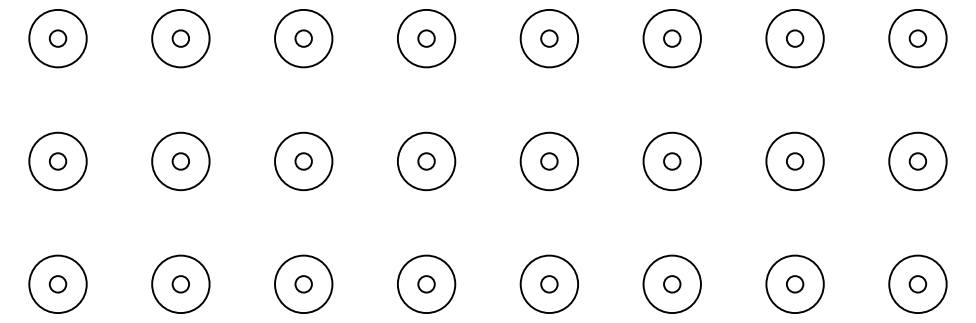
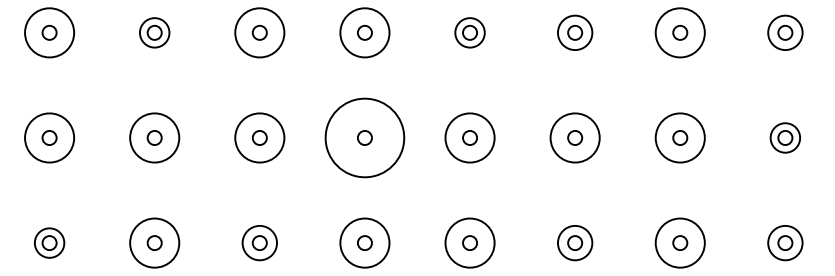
circle: (180, 38) -> (154, 32), size x0.6
circle: (548, 38) -> (469, 32), size x0.6
circle: (671, 38) -> (574, 32), size x0.7
circle: (916, 38) -> (784, 32), size x0.7
circle: (426, 160) -> (364, 137), size x1.6
circle: (916, 160) -> (784, 137), size x0.6
circle: (57, 283) -> (49, 242), size x0.6
circle: (303, 283) -> (259, 242), size x0.7
circle: (671, 283) -> (574, 242), size x0.7
circle: (916, 283) -> (784, 242), size x0.7

